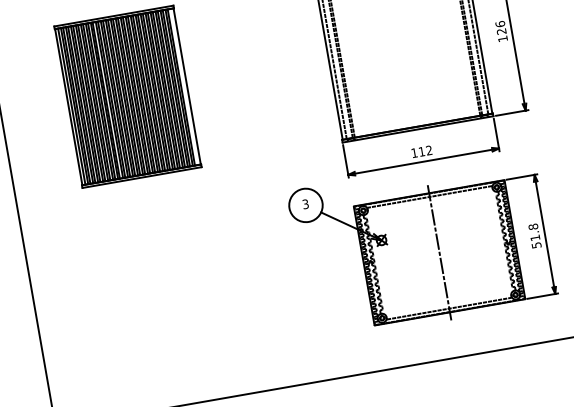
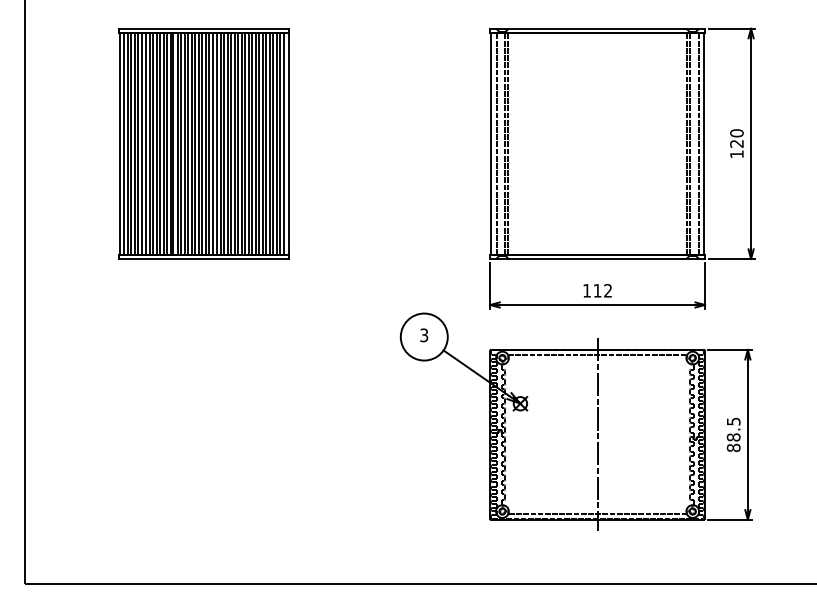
text: (500, 24) -> (736, 133), 126 -> 120
line: (184, 86) -> (284, 143), added
text: (534, 235) -> (733, 434), 51.8 -> 88.5

